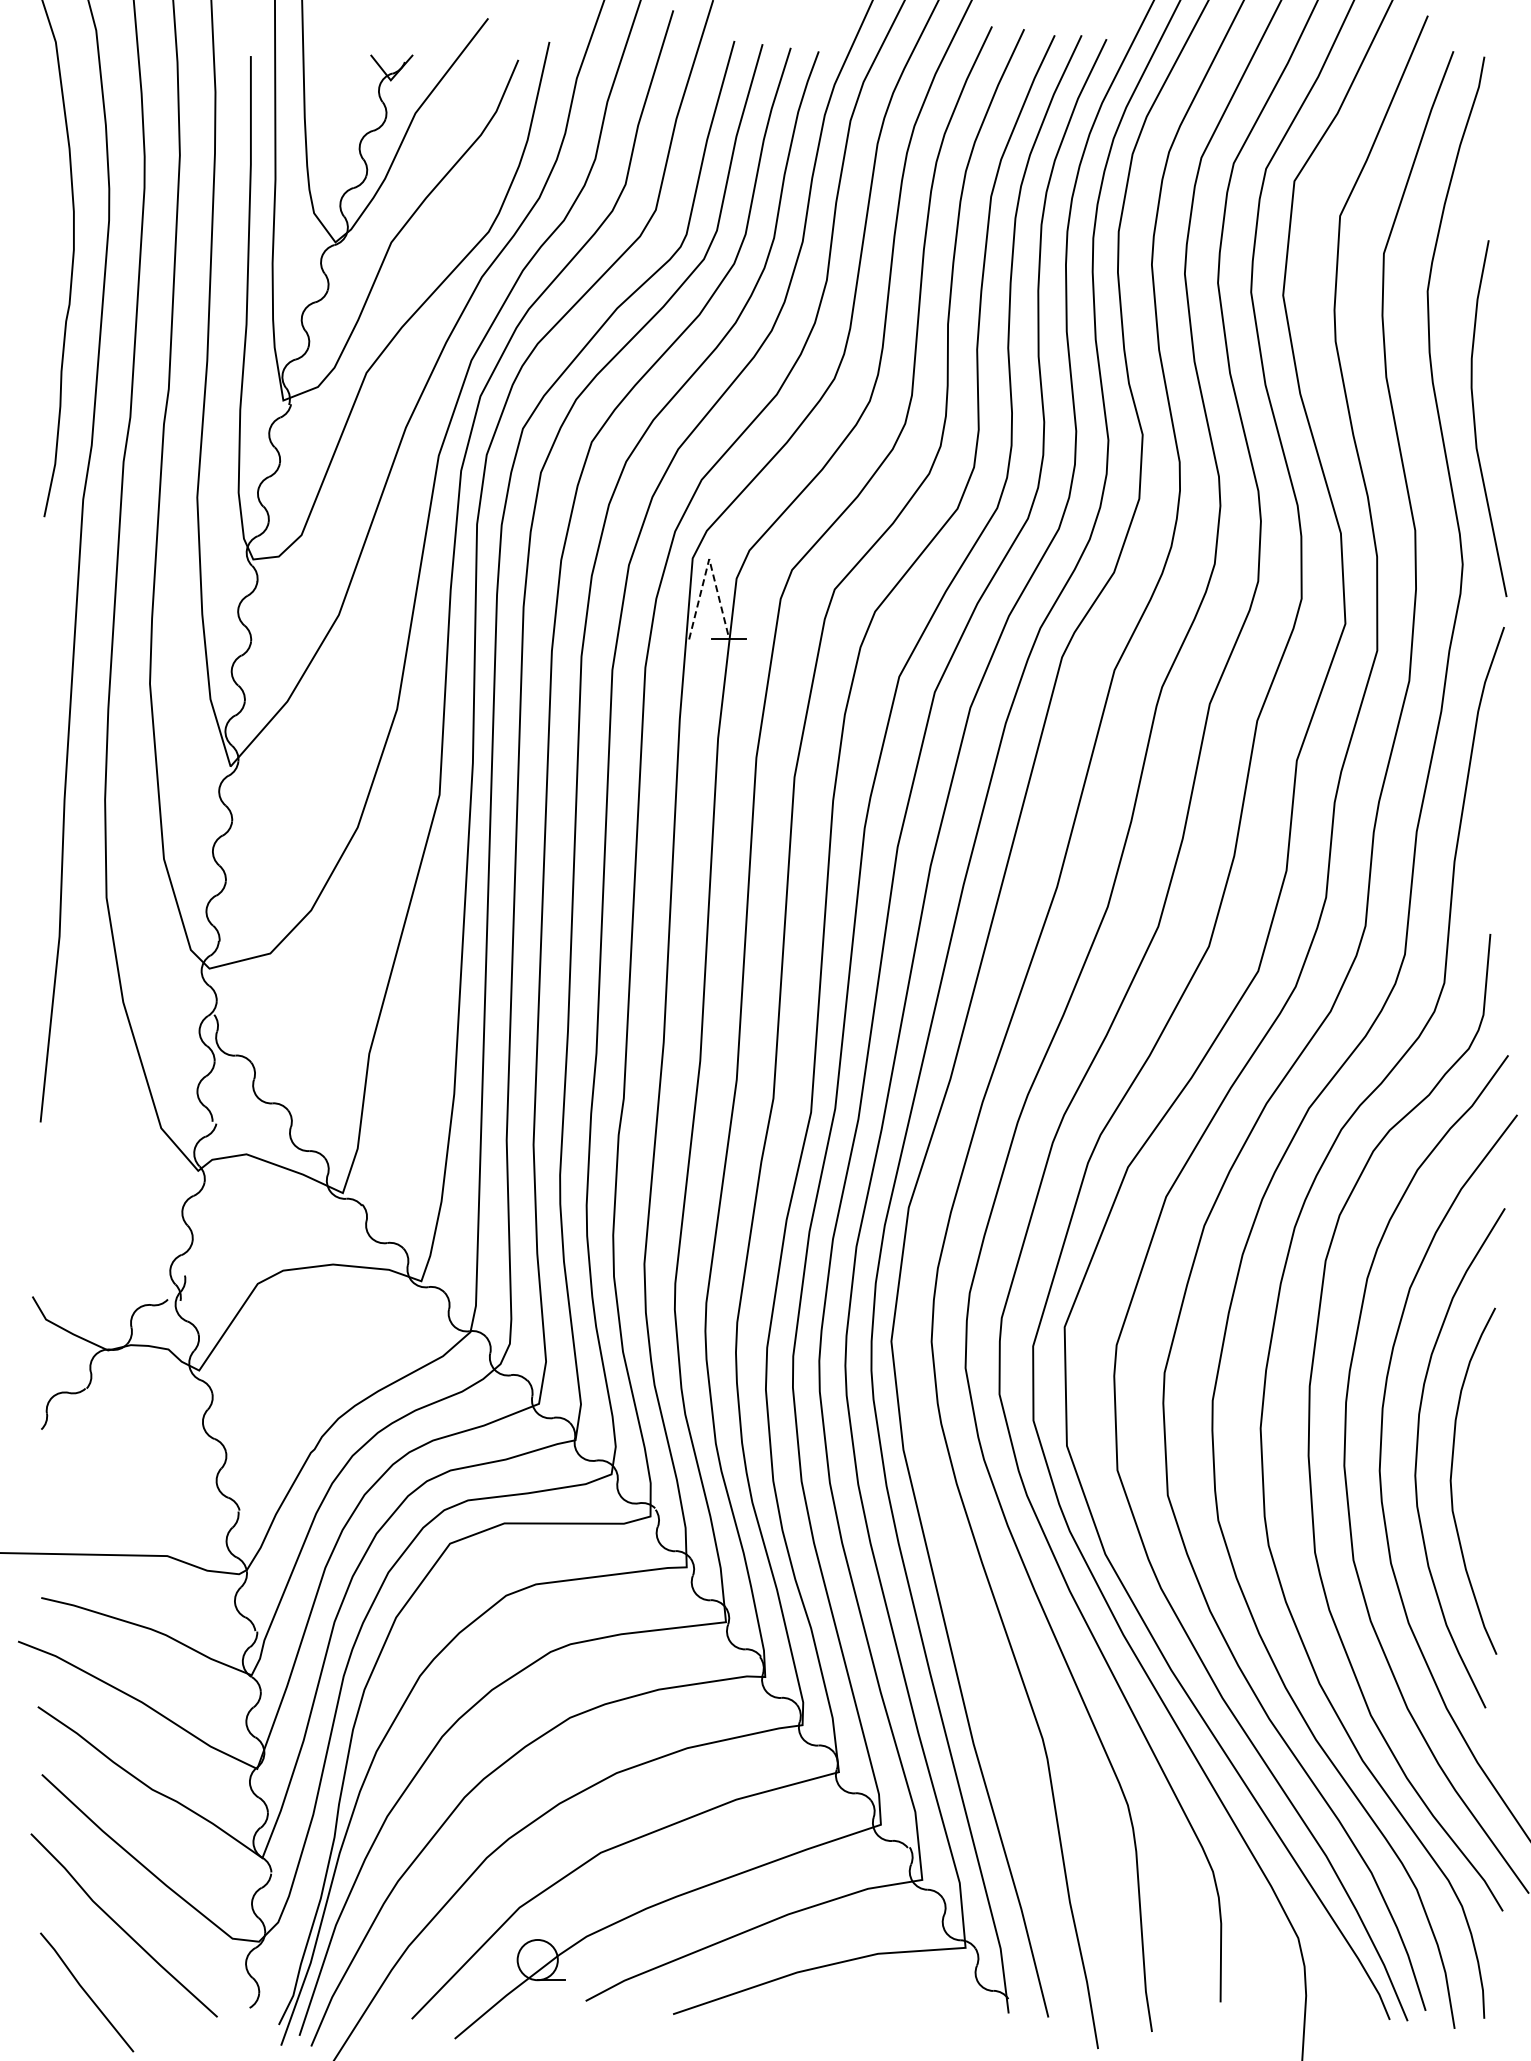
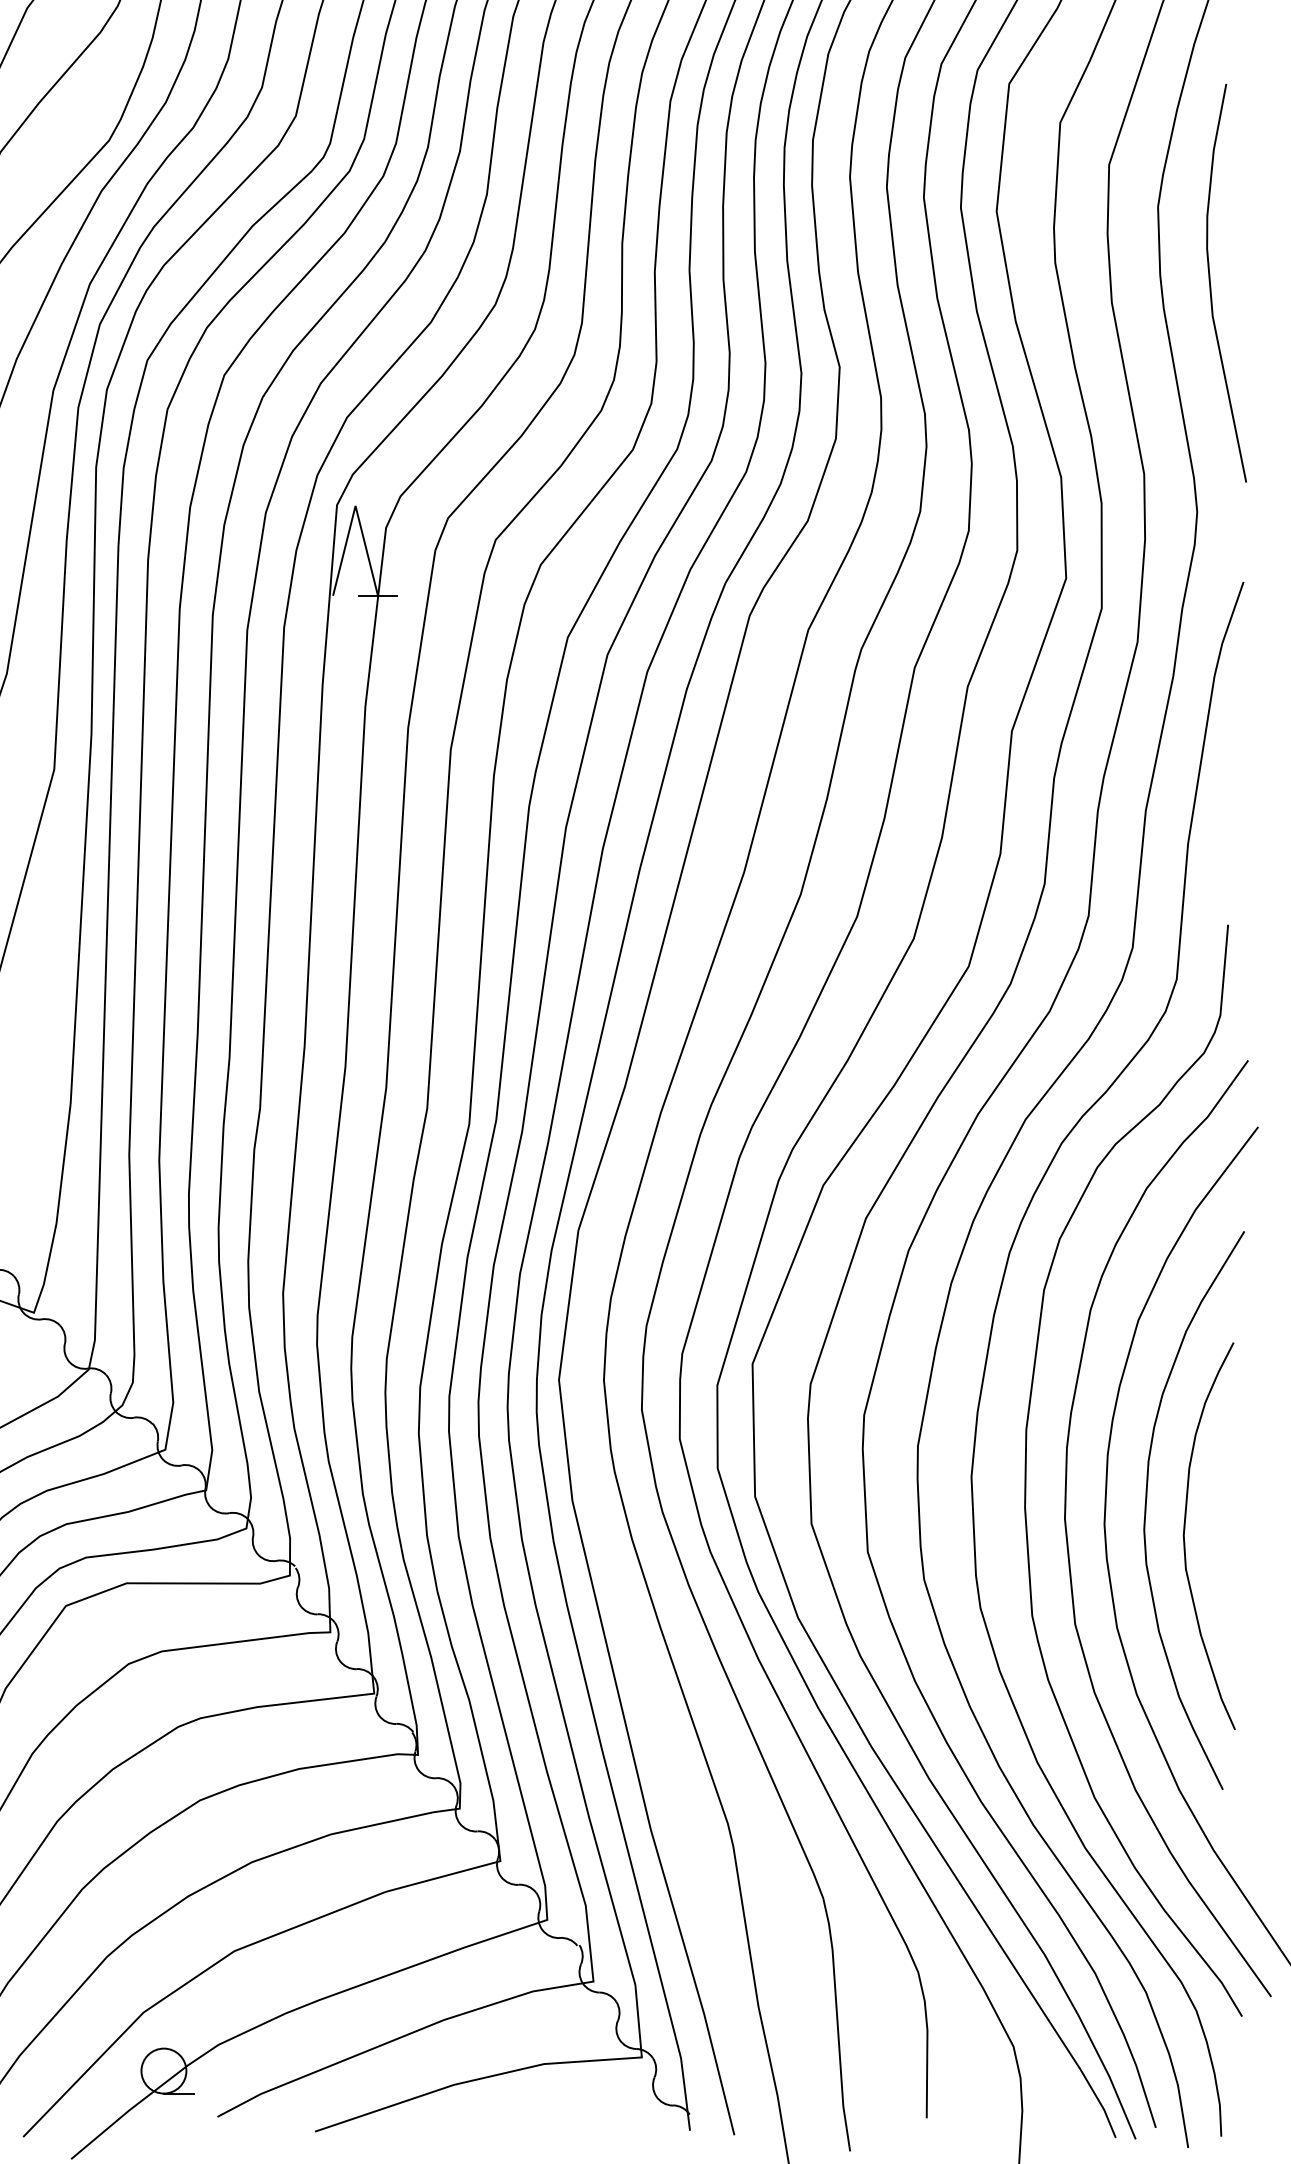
curve: (1475, 419) -> (1211, 284), moved
line: (709, 559) -> (355, 506), dashed -> solid

